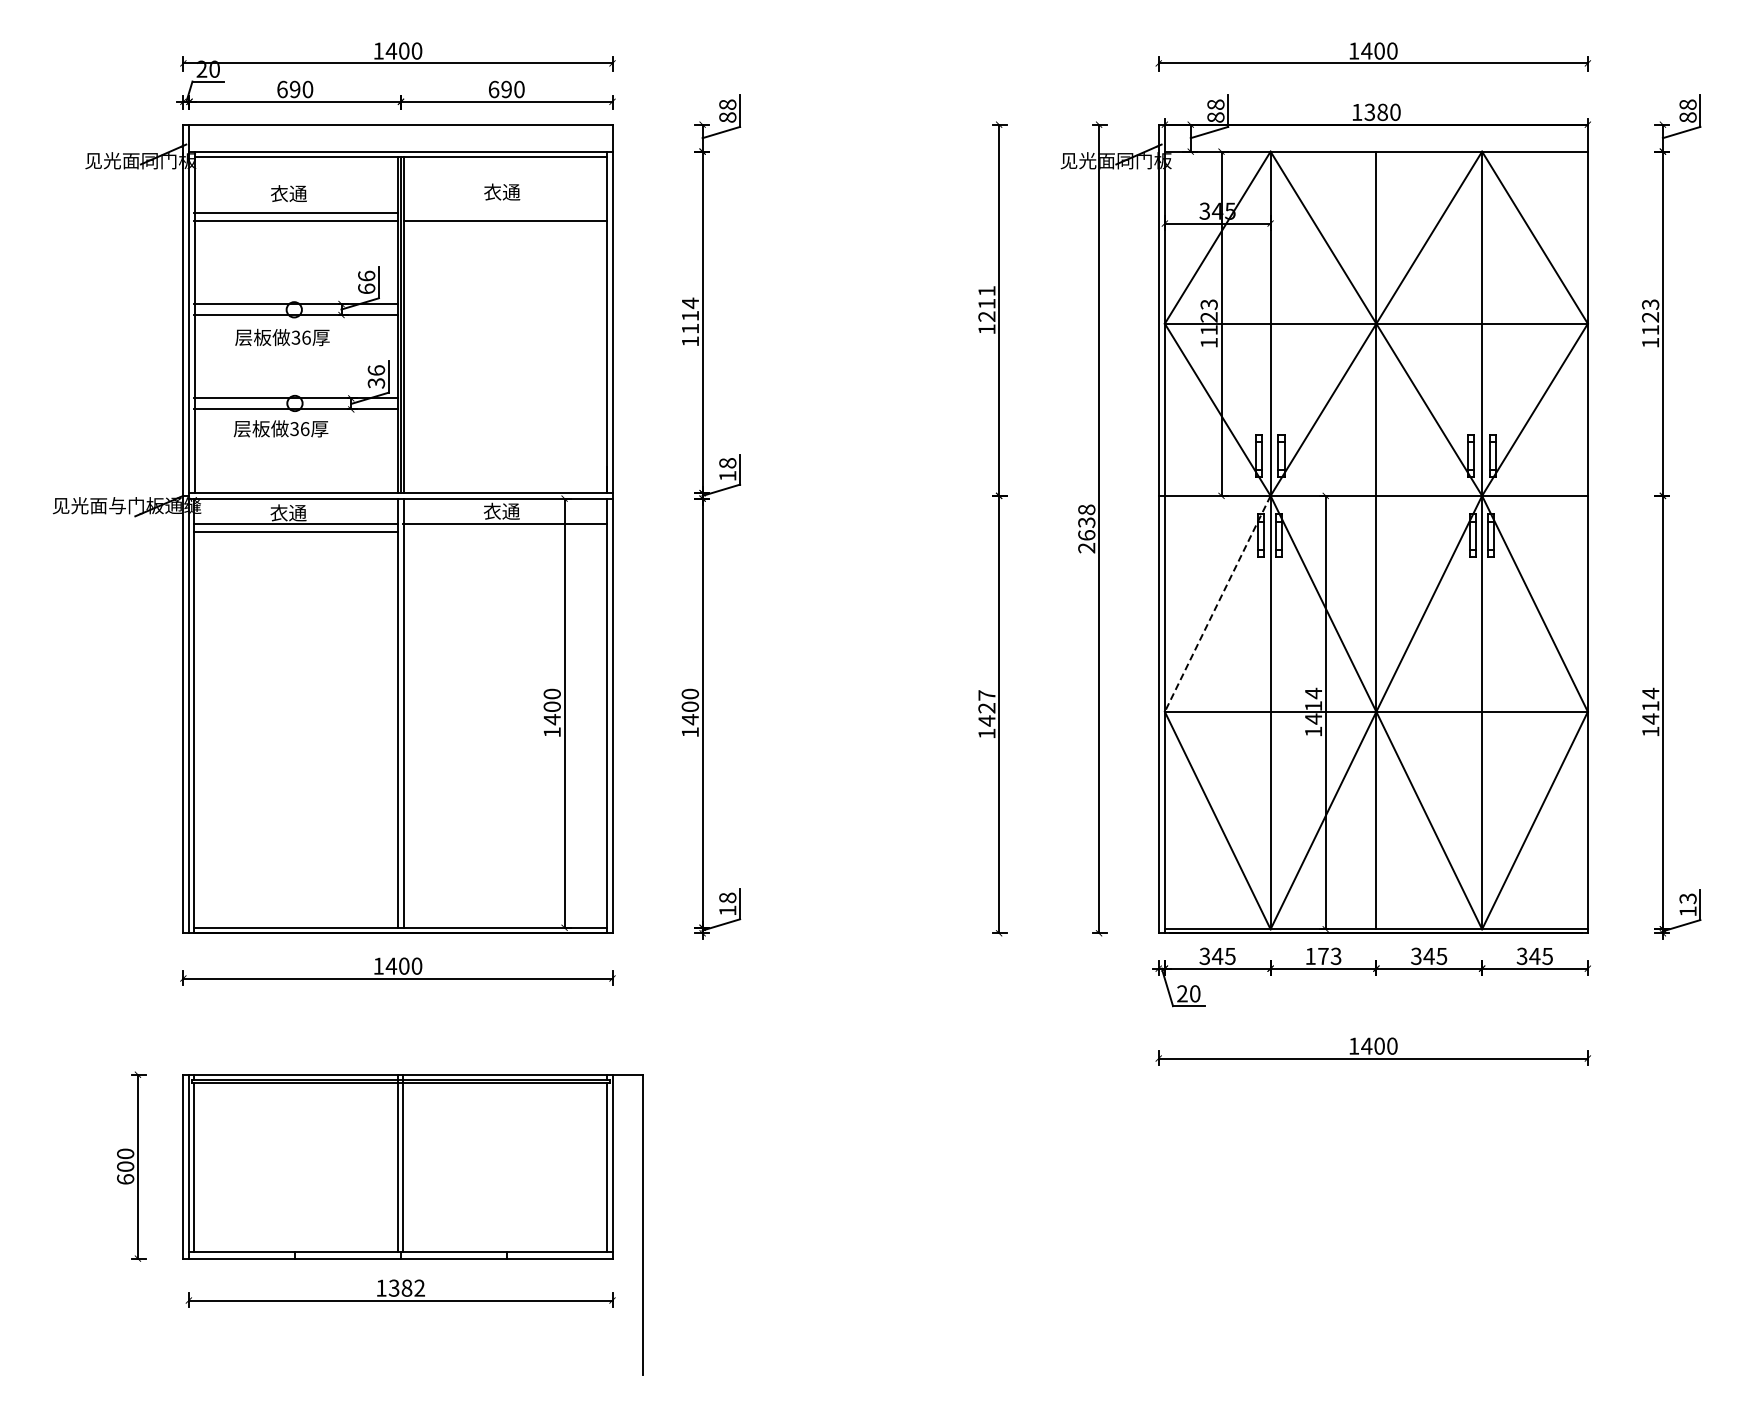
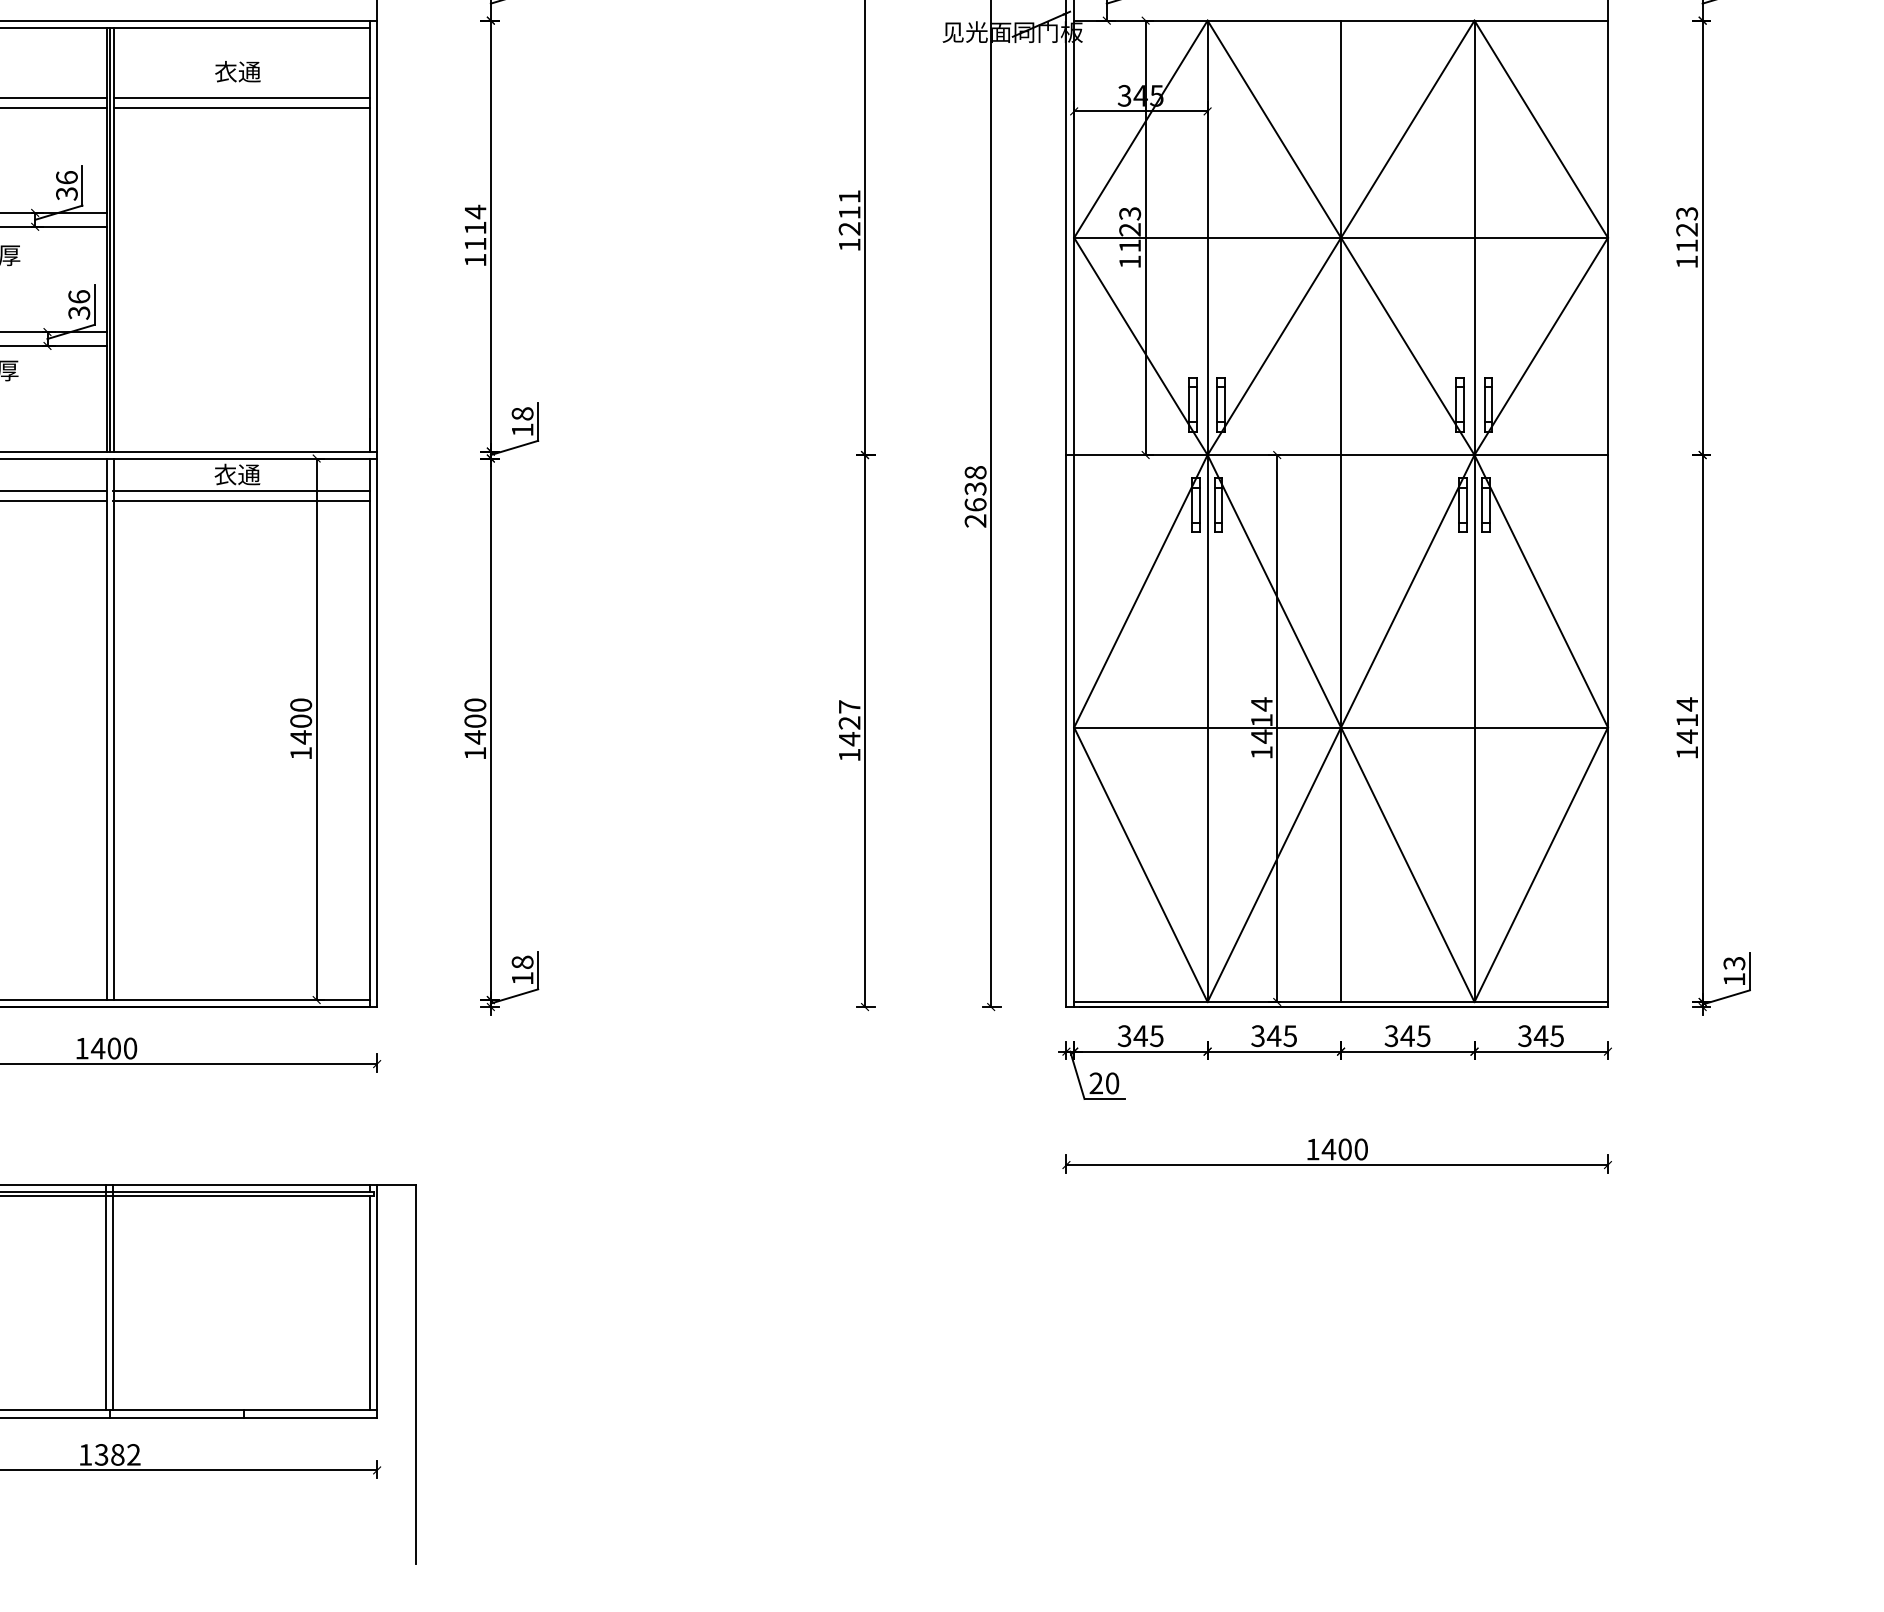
line: (504, 212) -> (240, 97), added
text: (366, 288) -> (66, 193), 66 -> 36
line: (504, 532) -> (240, 501), added
line: (1217, 604) -> (1140, 592), dashed -> solid
text: (1323, 956) -> (1274, 1036), 173 -> 345

